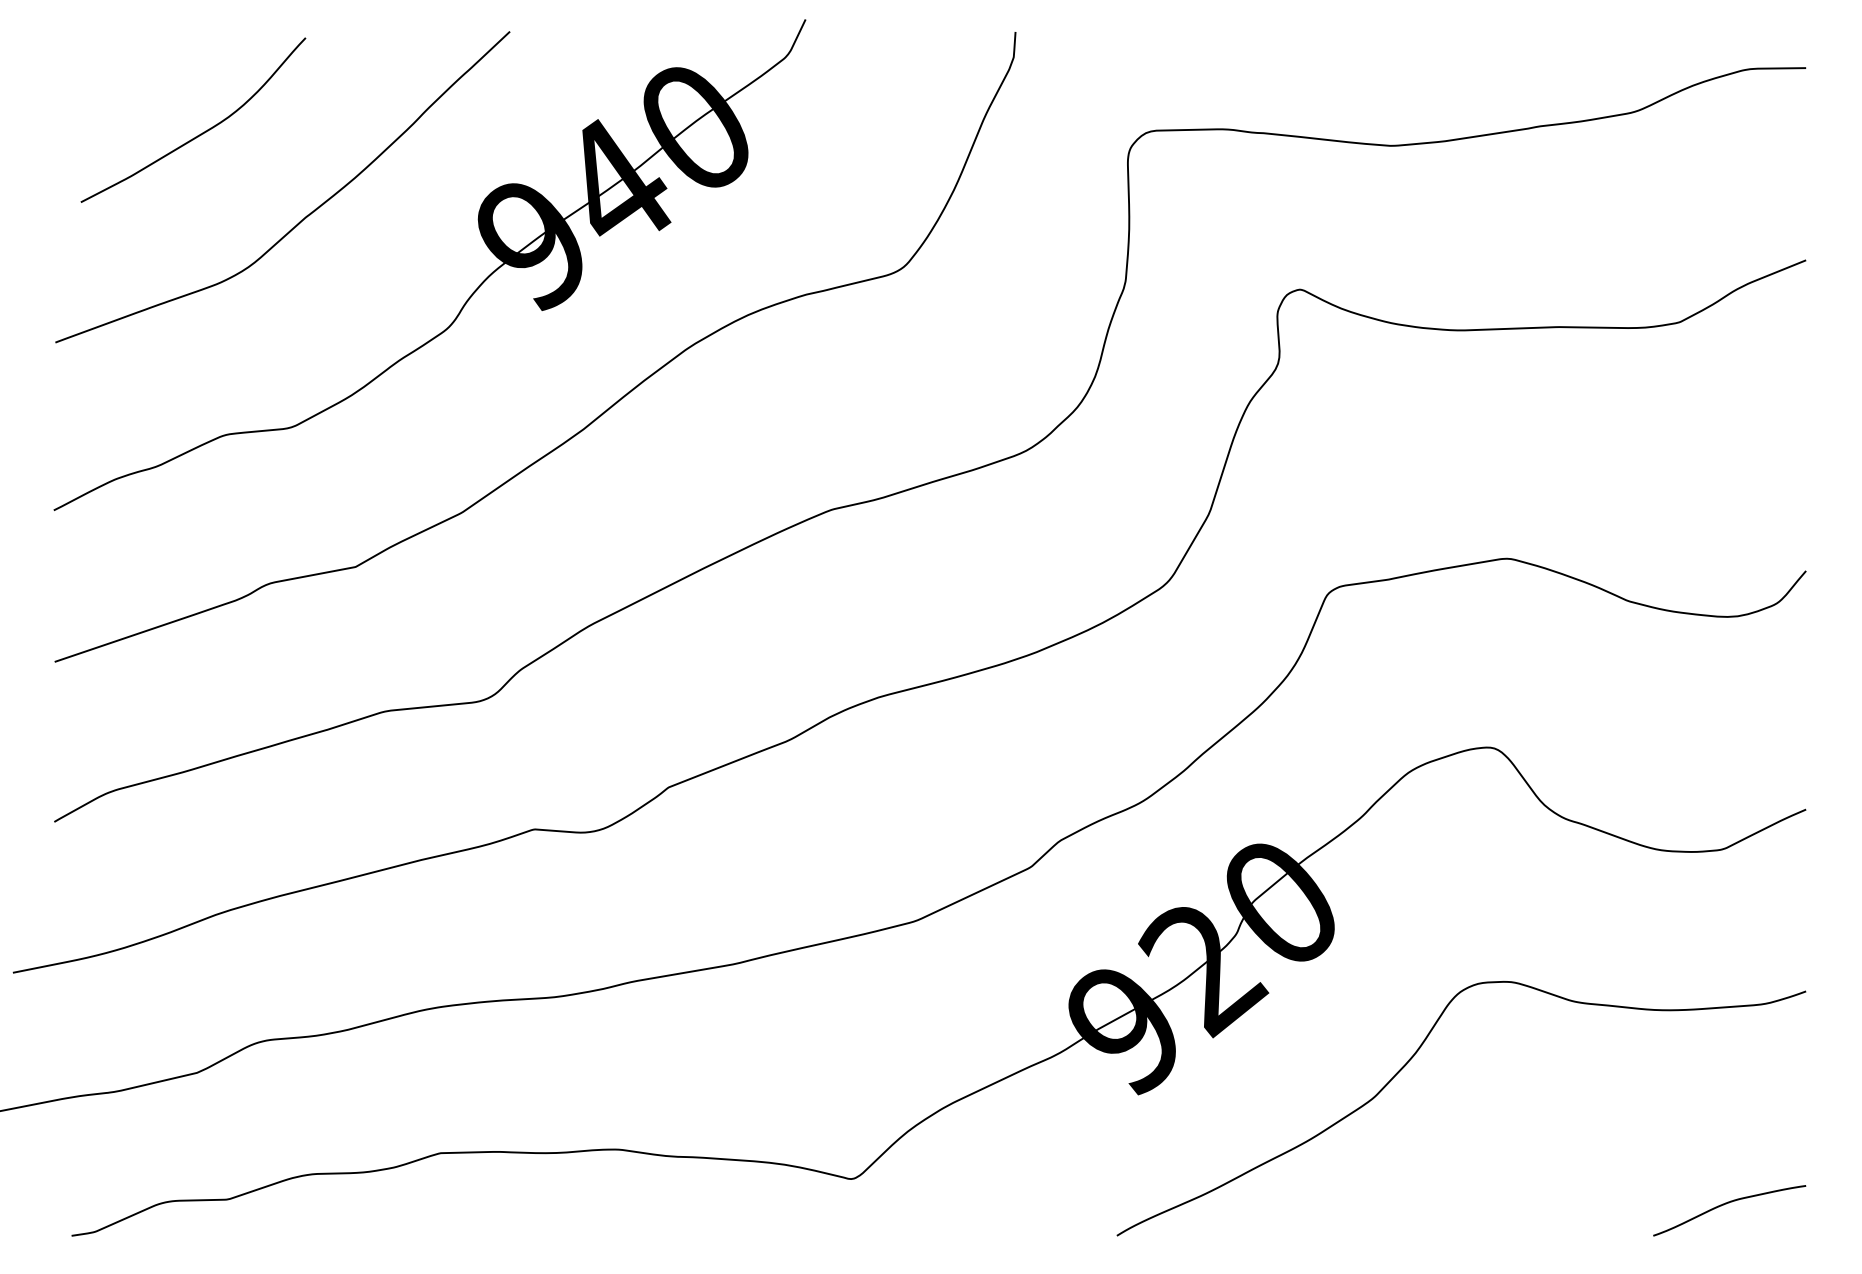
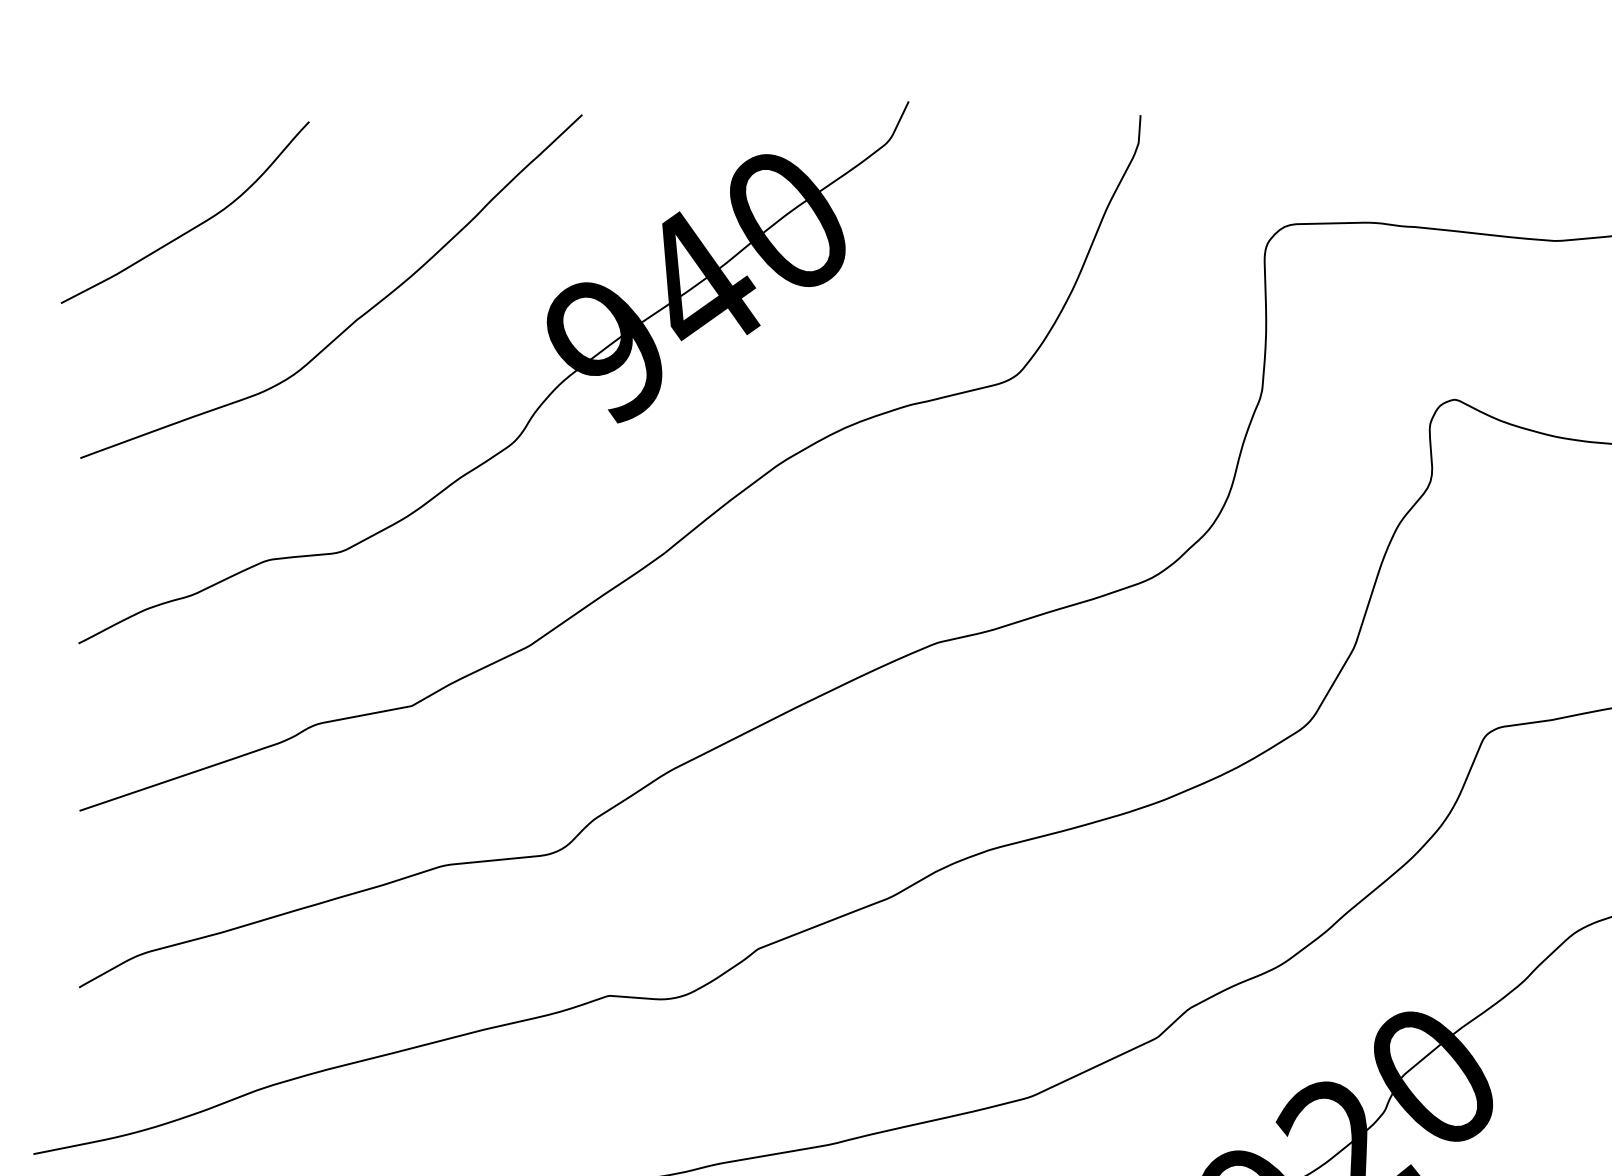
curve: (200, 133) -> (193, 227), moved

